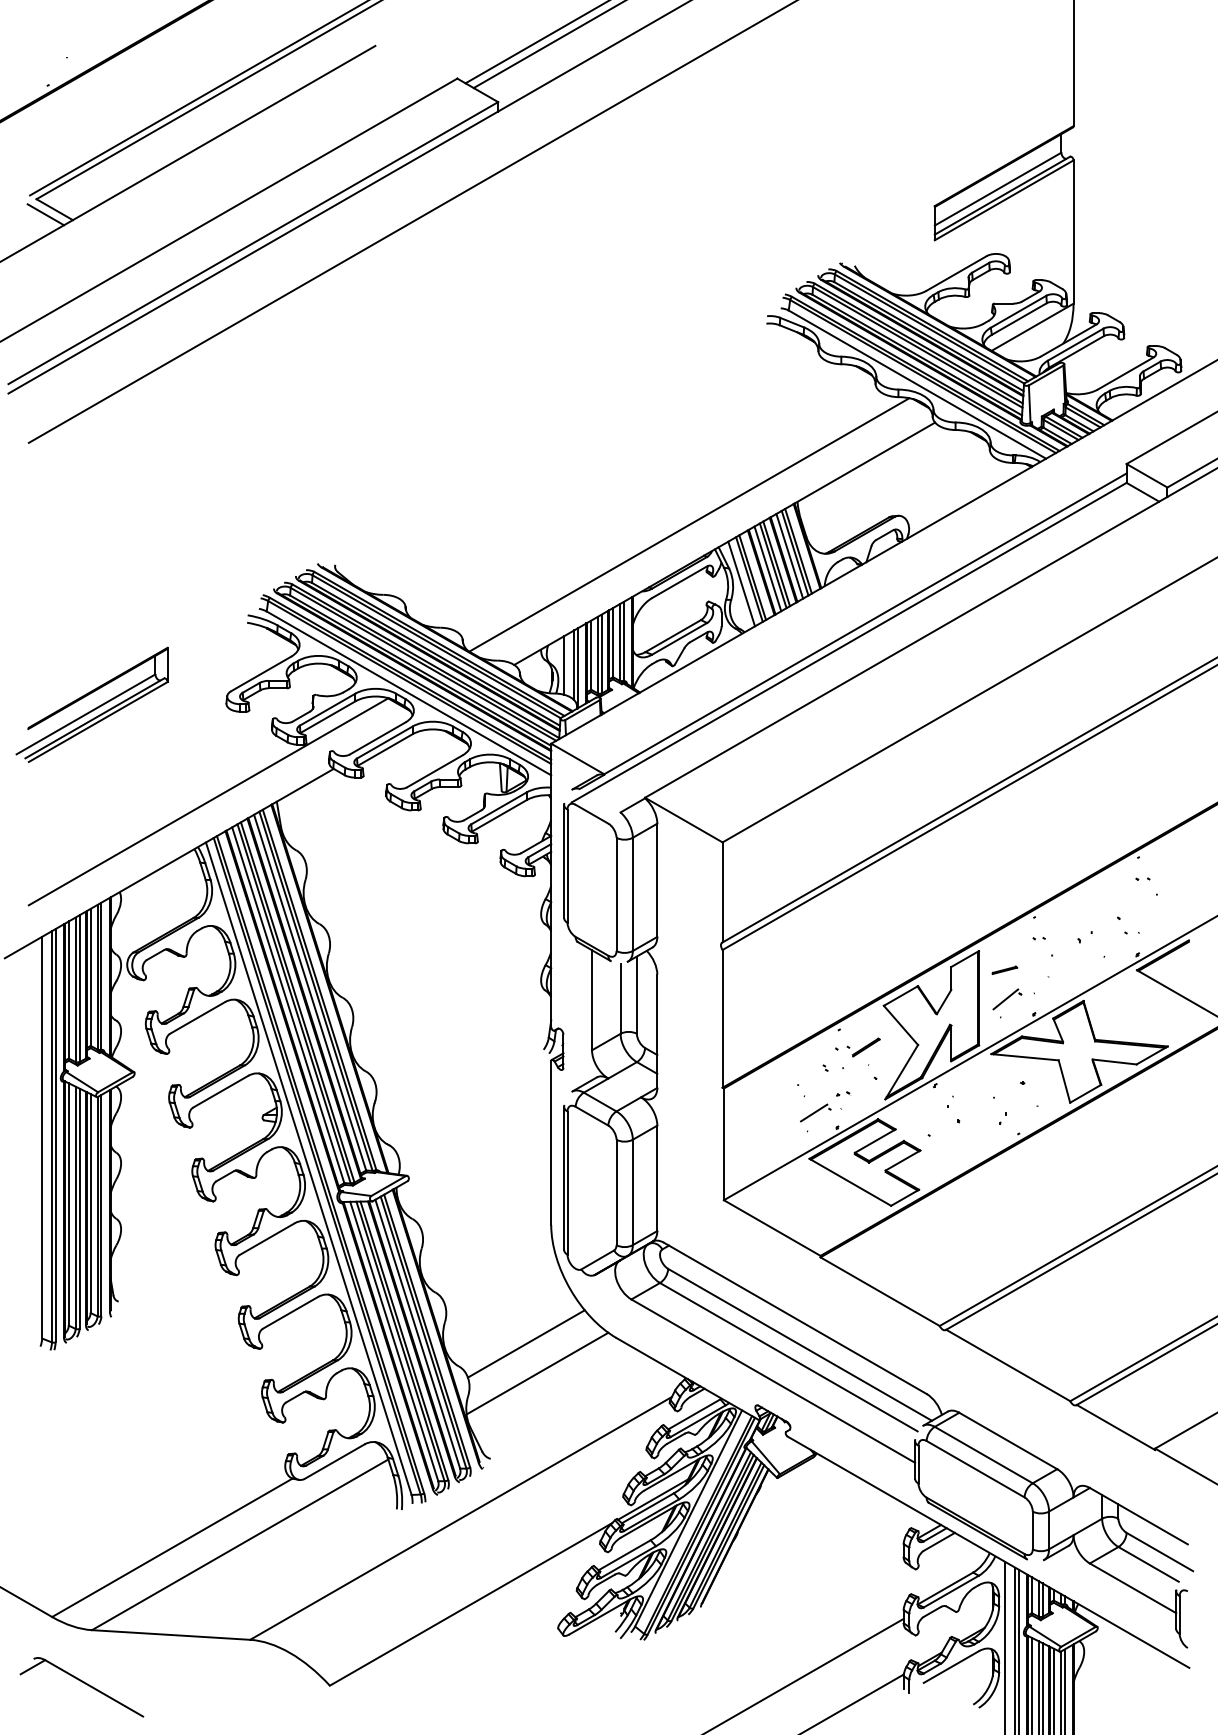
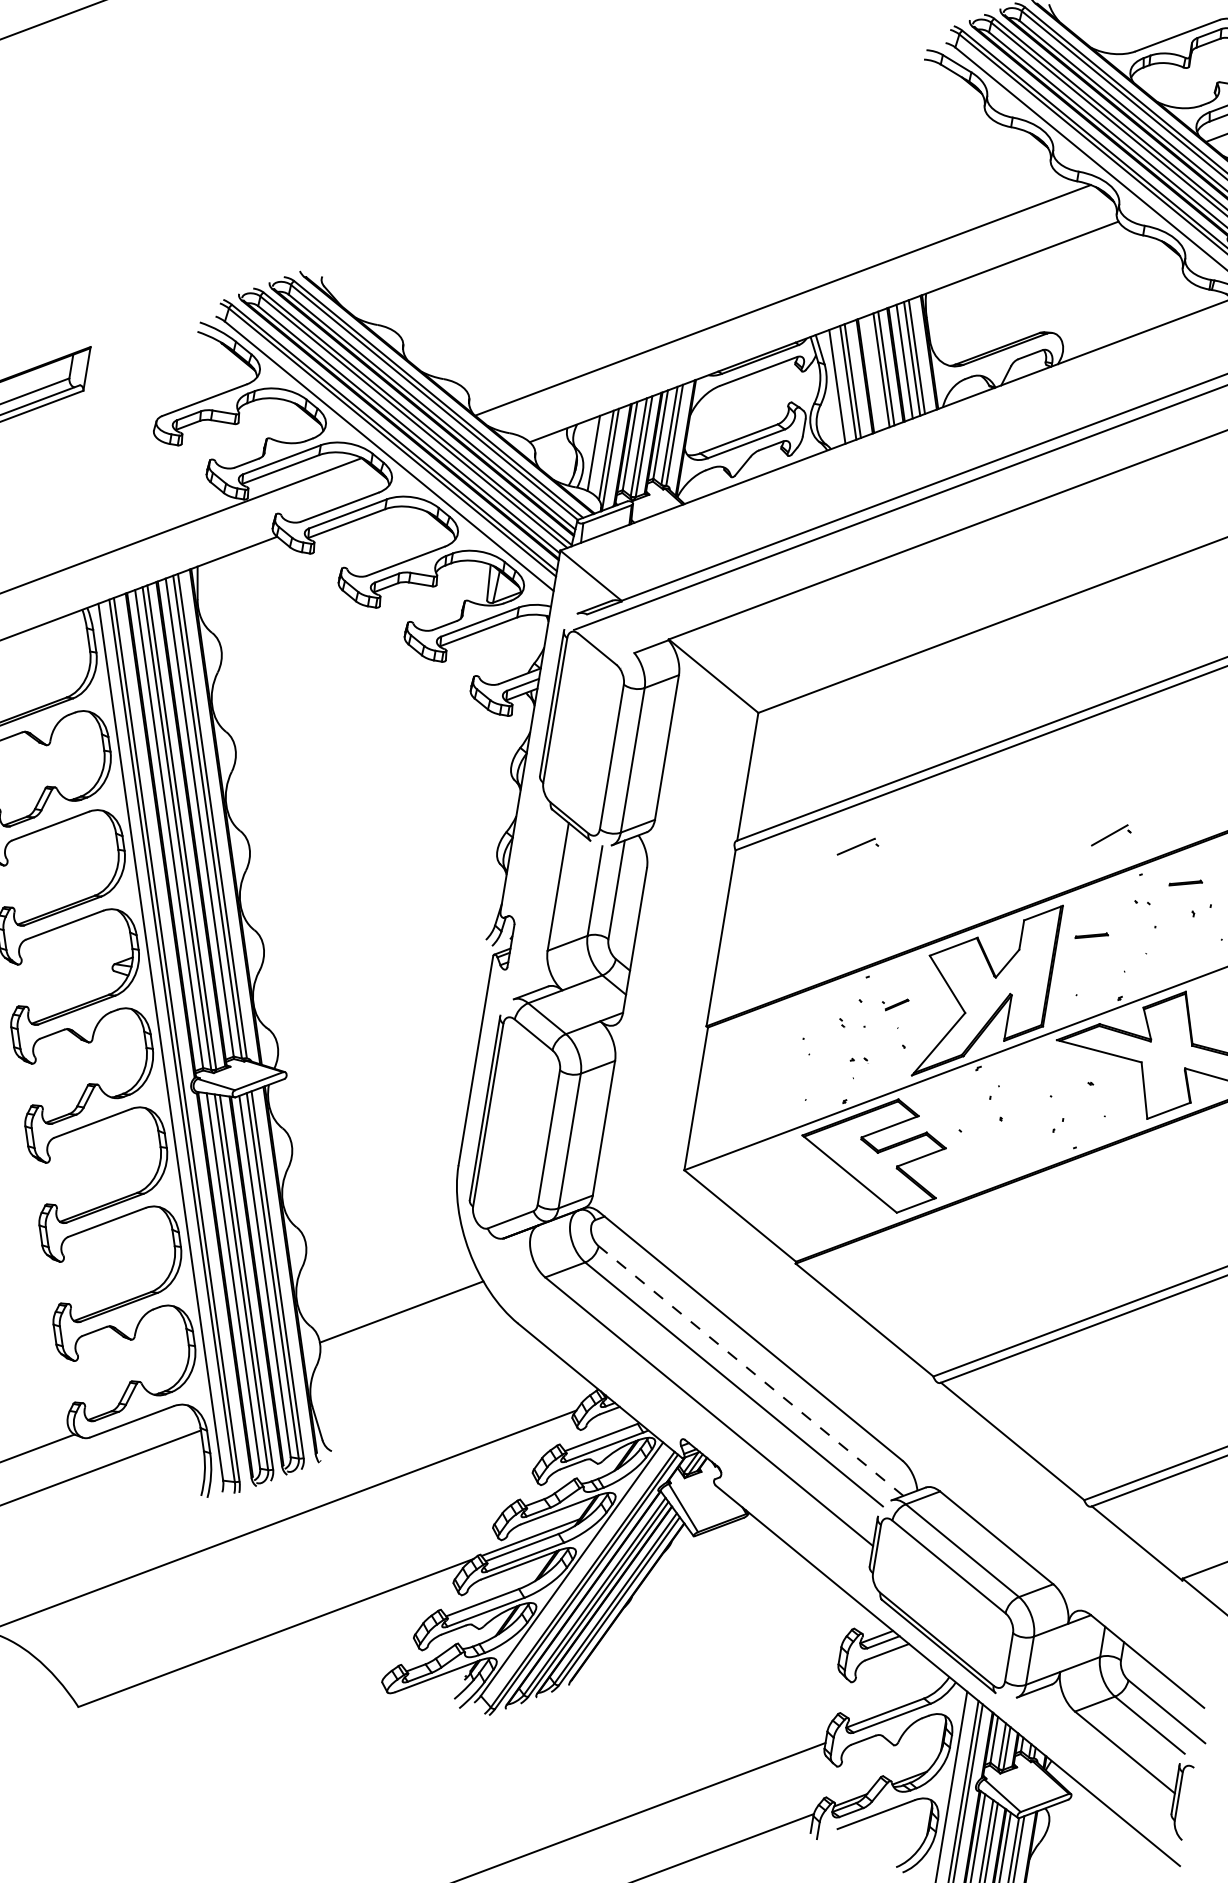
line: (767, 568) -> (873, 372), removed
line: (1069, 917) -> (1185, 882), added
part: (1007, 999) -> (1111, 835), moved
part: (863, 1047) -> (894, 1004), size x0.6
part: (815, 1112) -> (858, 846), moved
line: (799, 1344) -> (750, 1370), solid -> dashed
line: (537, 1373) -> (409, 1352), removed

